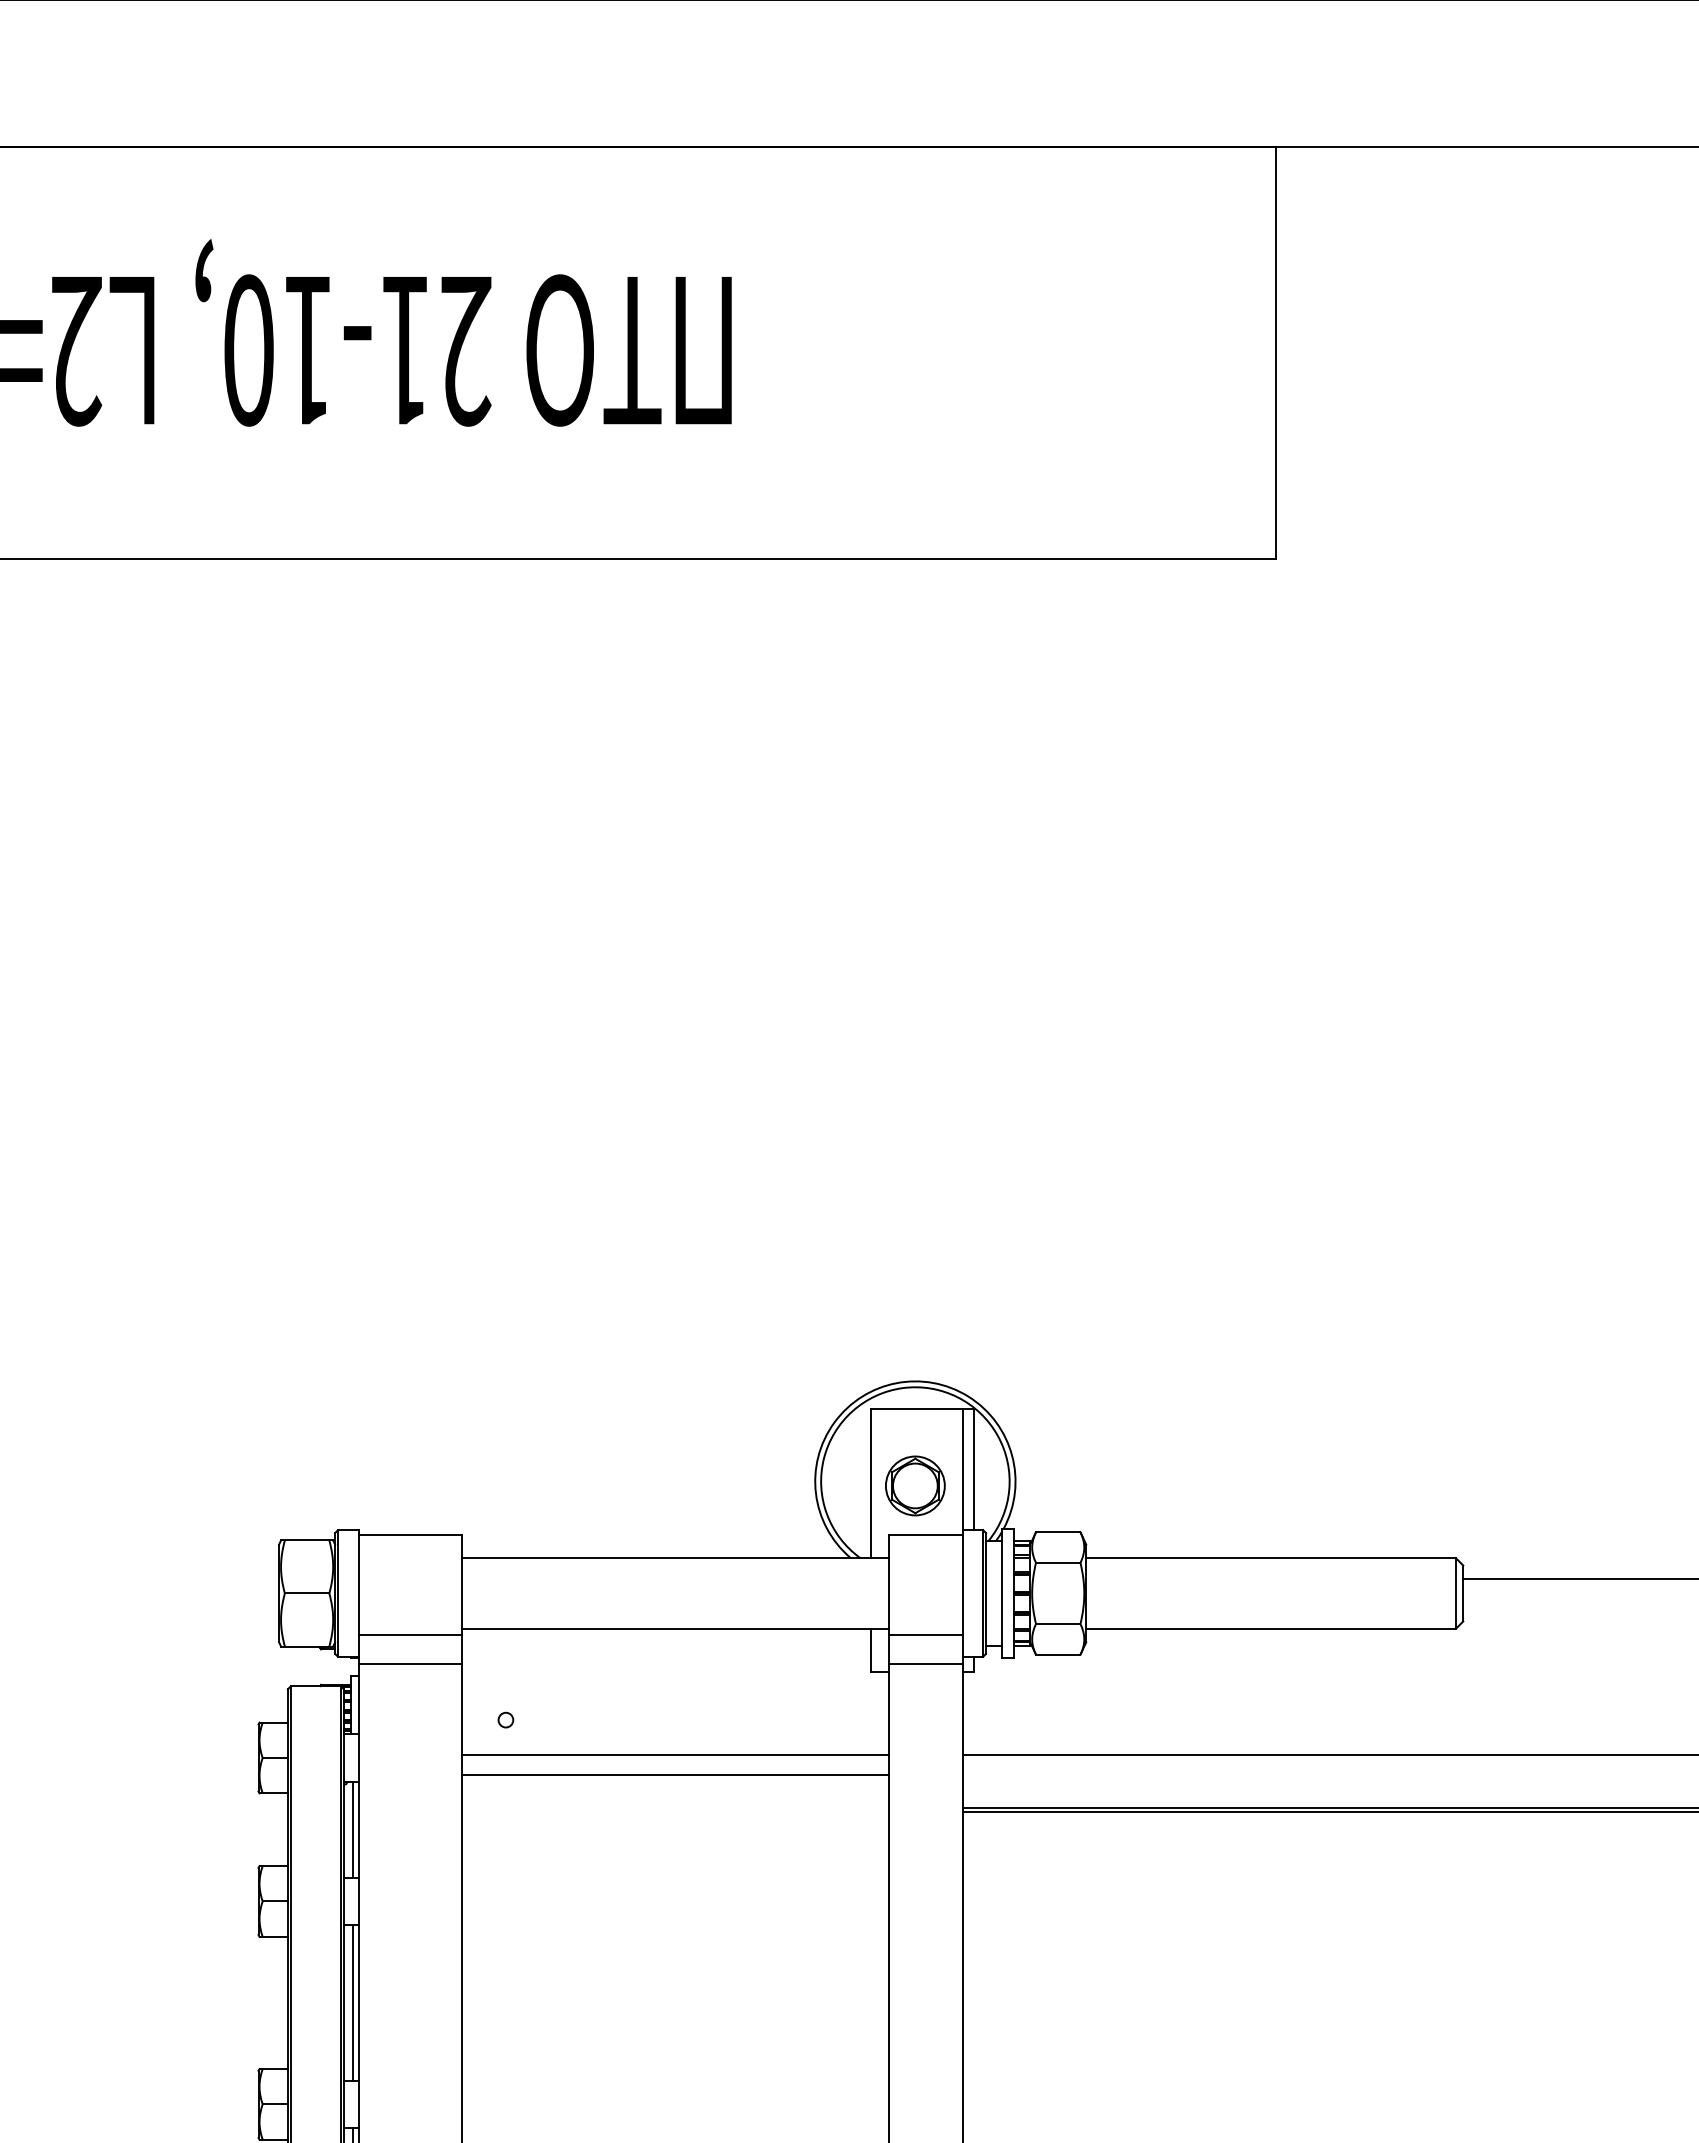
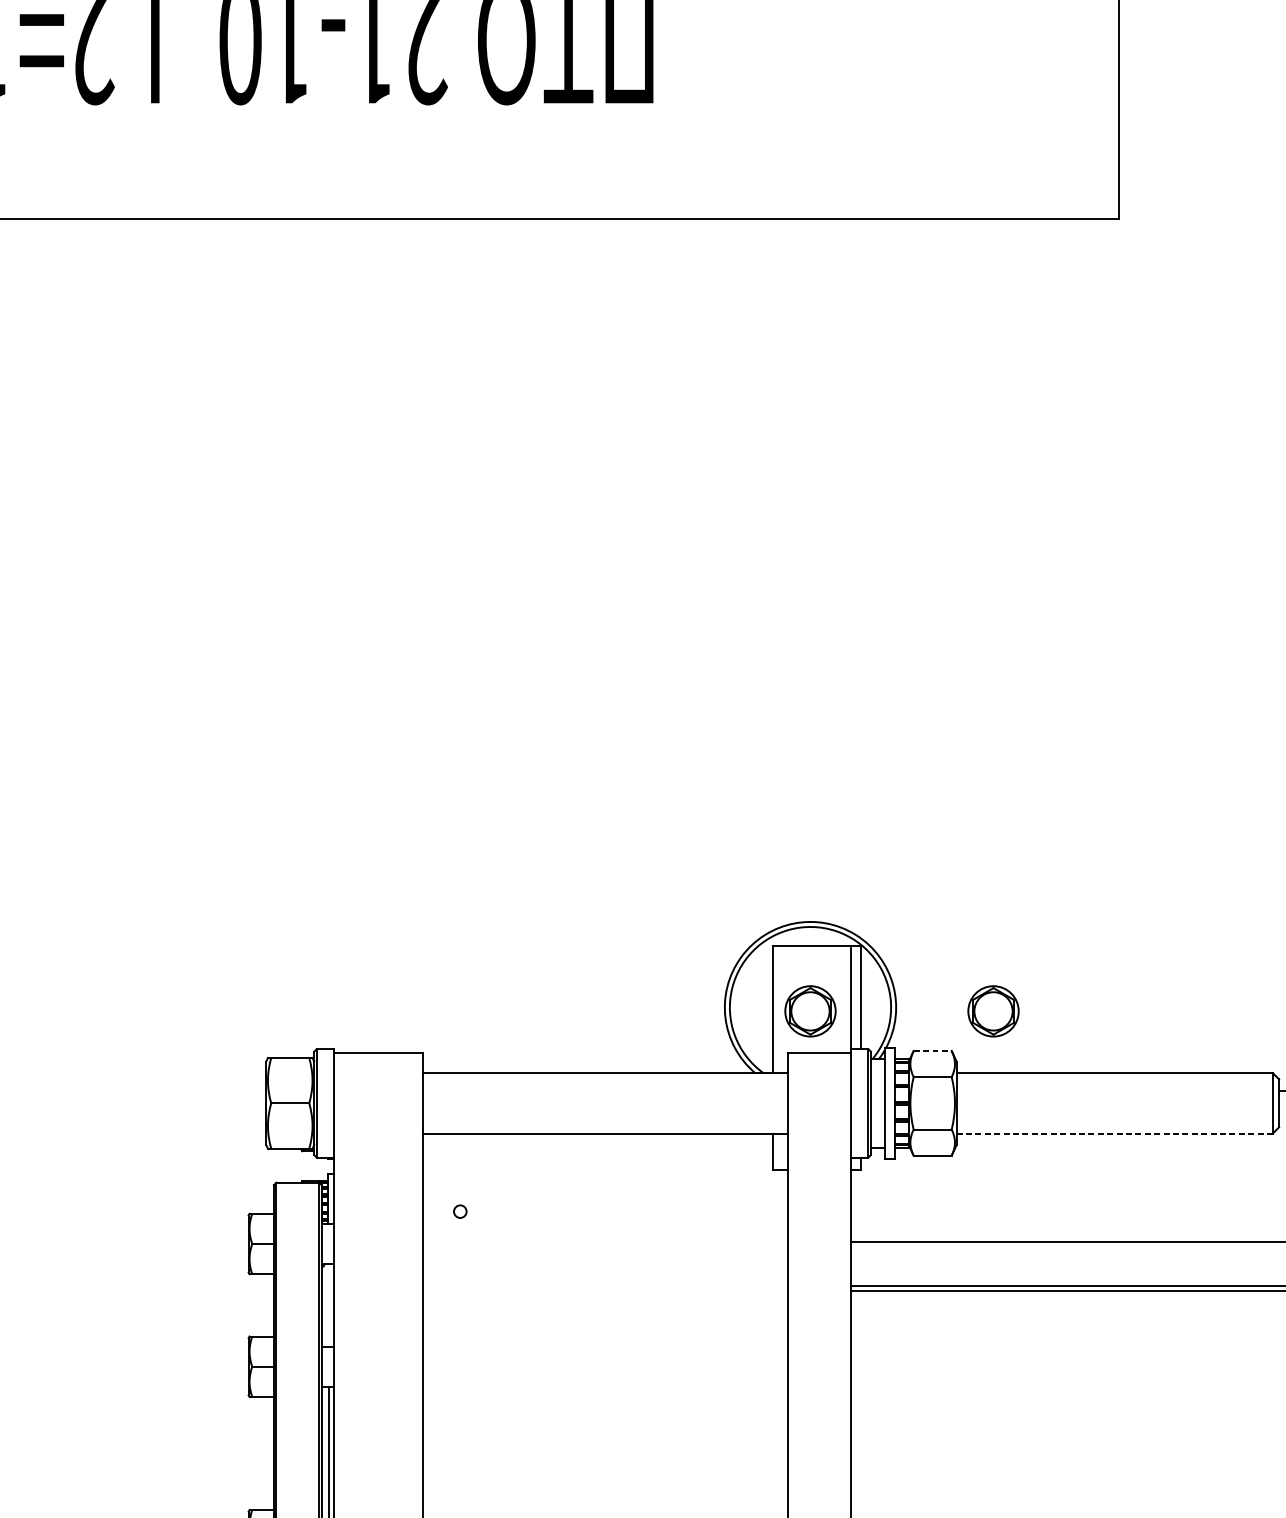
part: (1129, 1485) -> (993, 1010), added
line: (1058, 1532) -> (932, 1051), solid -> dashed
line: (1271, 1628) -> (1115, 1133), solid -> dashed
line: (409, 1634) -> (377, 1138), removed
line: (925, 1634) -> (819, 1138), removed
line: (409, 1664) -> (377, 1164), removed
line: (925, 1664) -> (819, 1164), removed
line: (674, 1755) -> (604, 1241), removed
line: (674, 1774) -> (604, 1258), removed
line: (352, 1829) -> (329, 1305), removed

